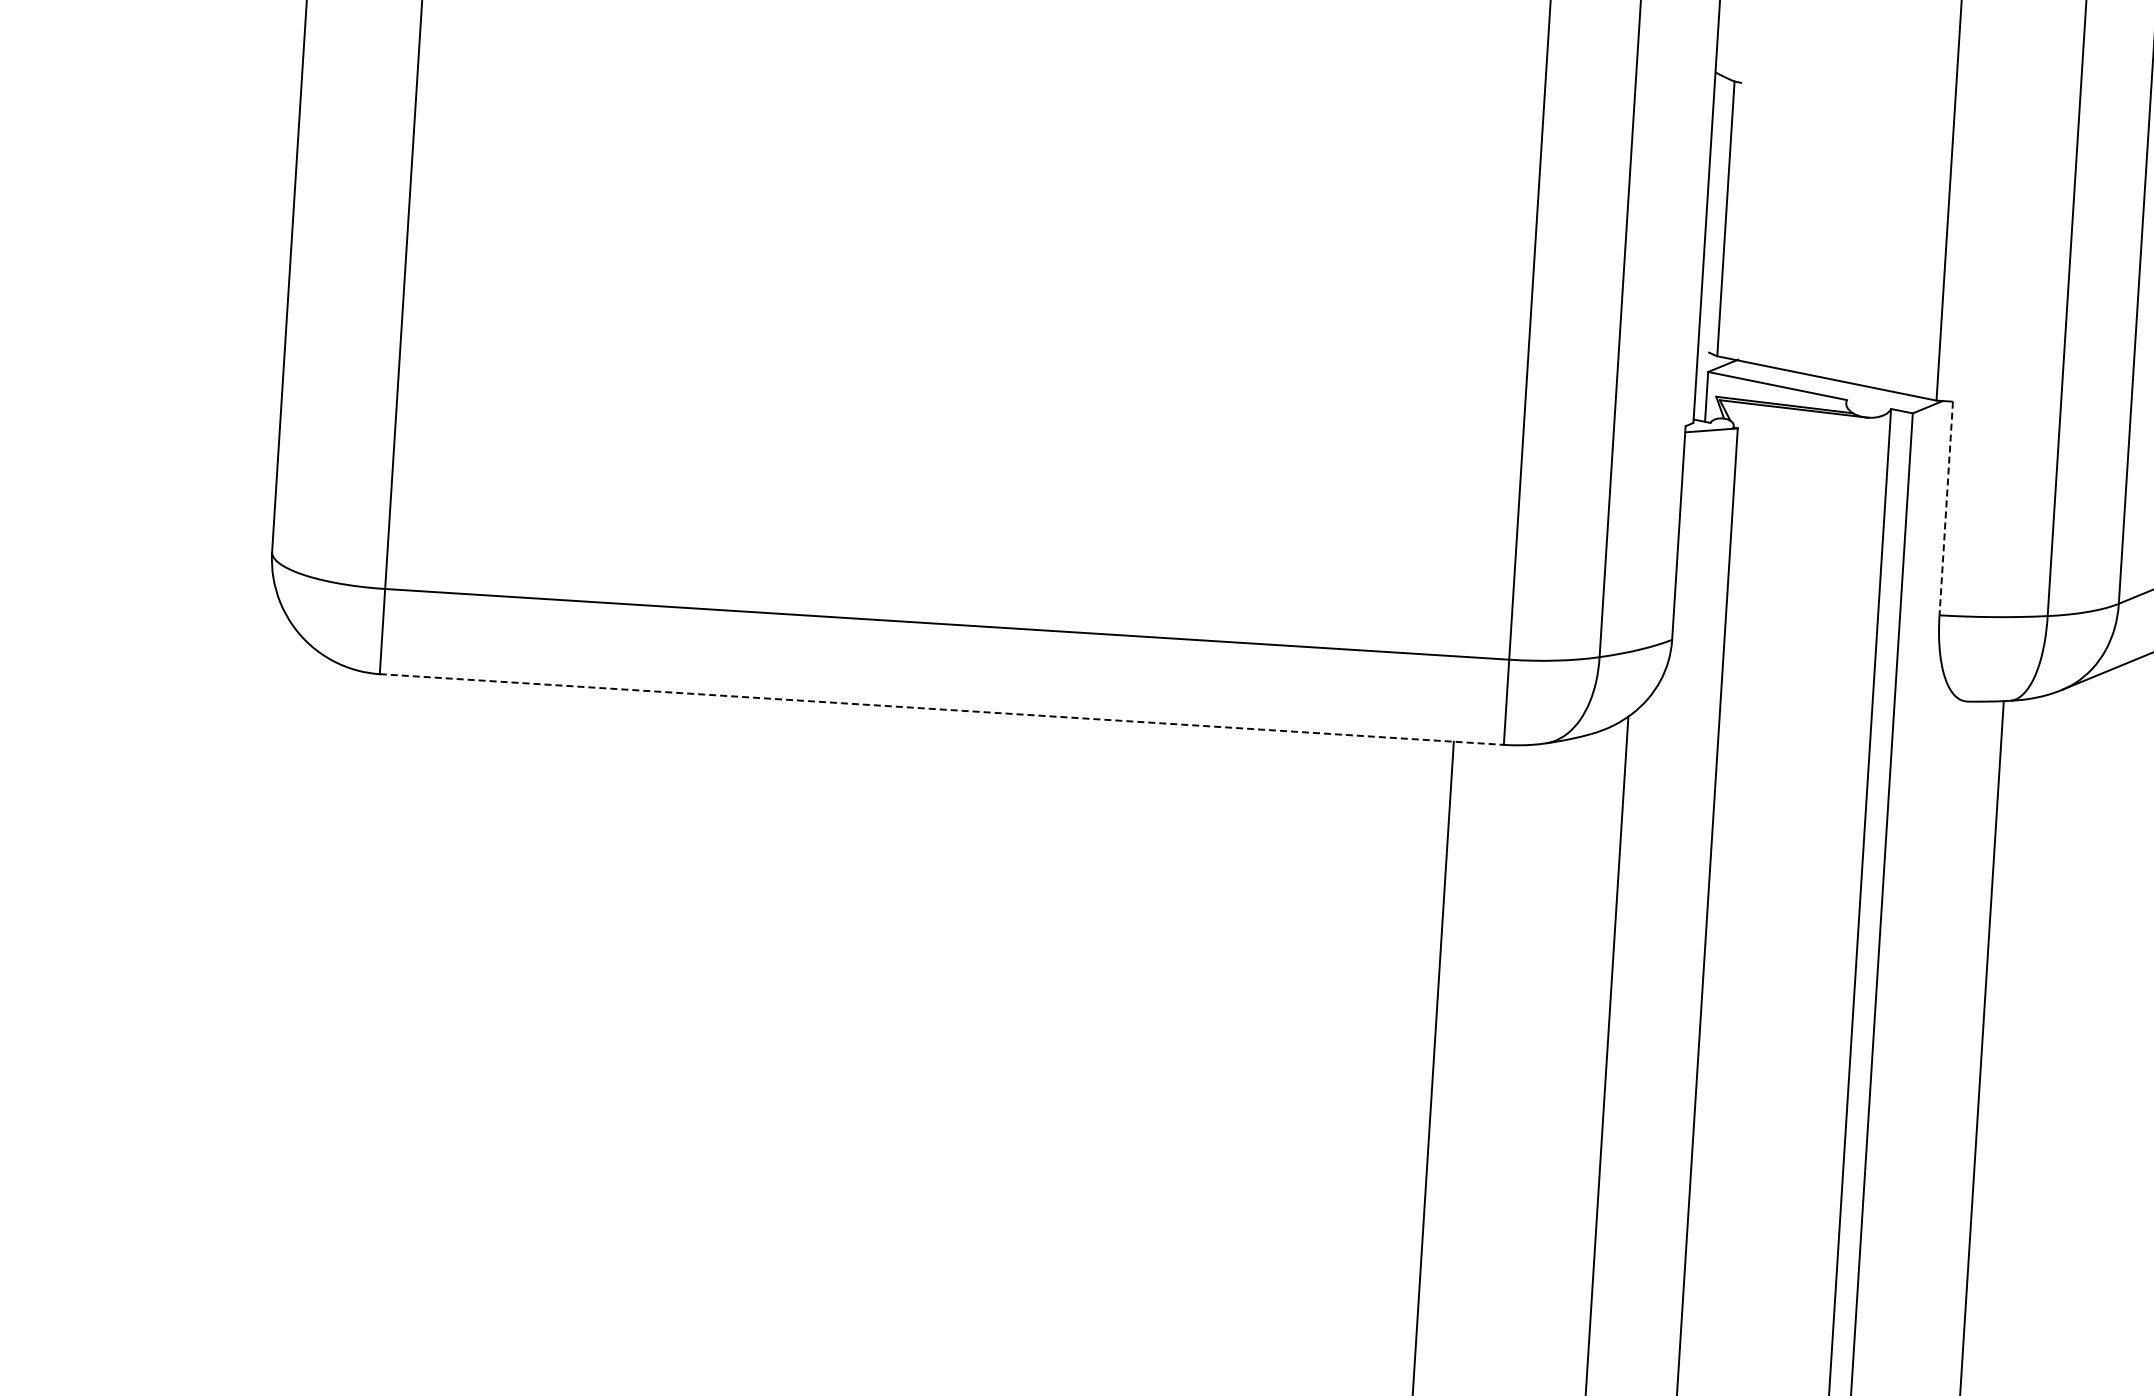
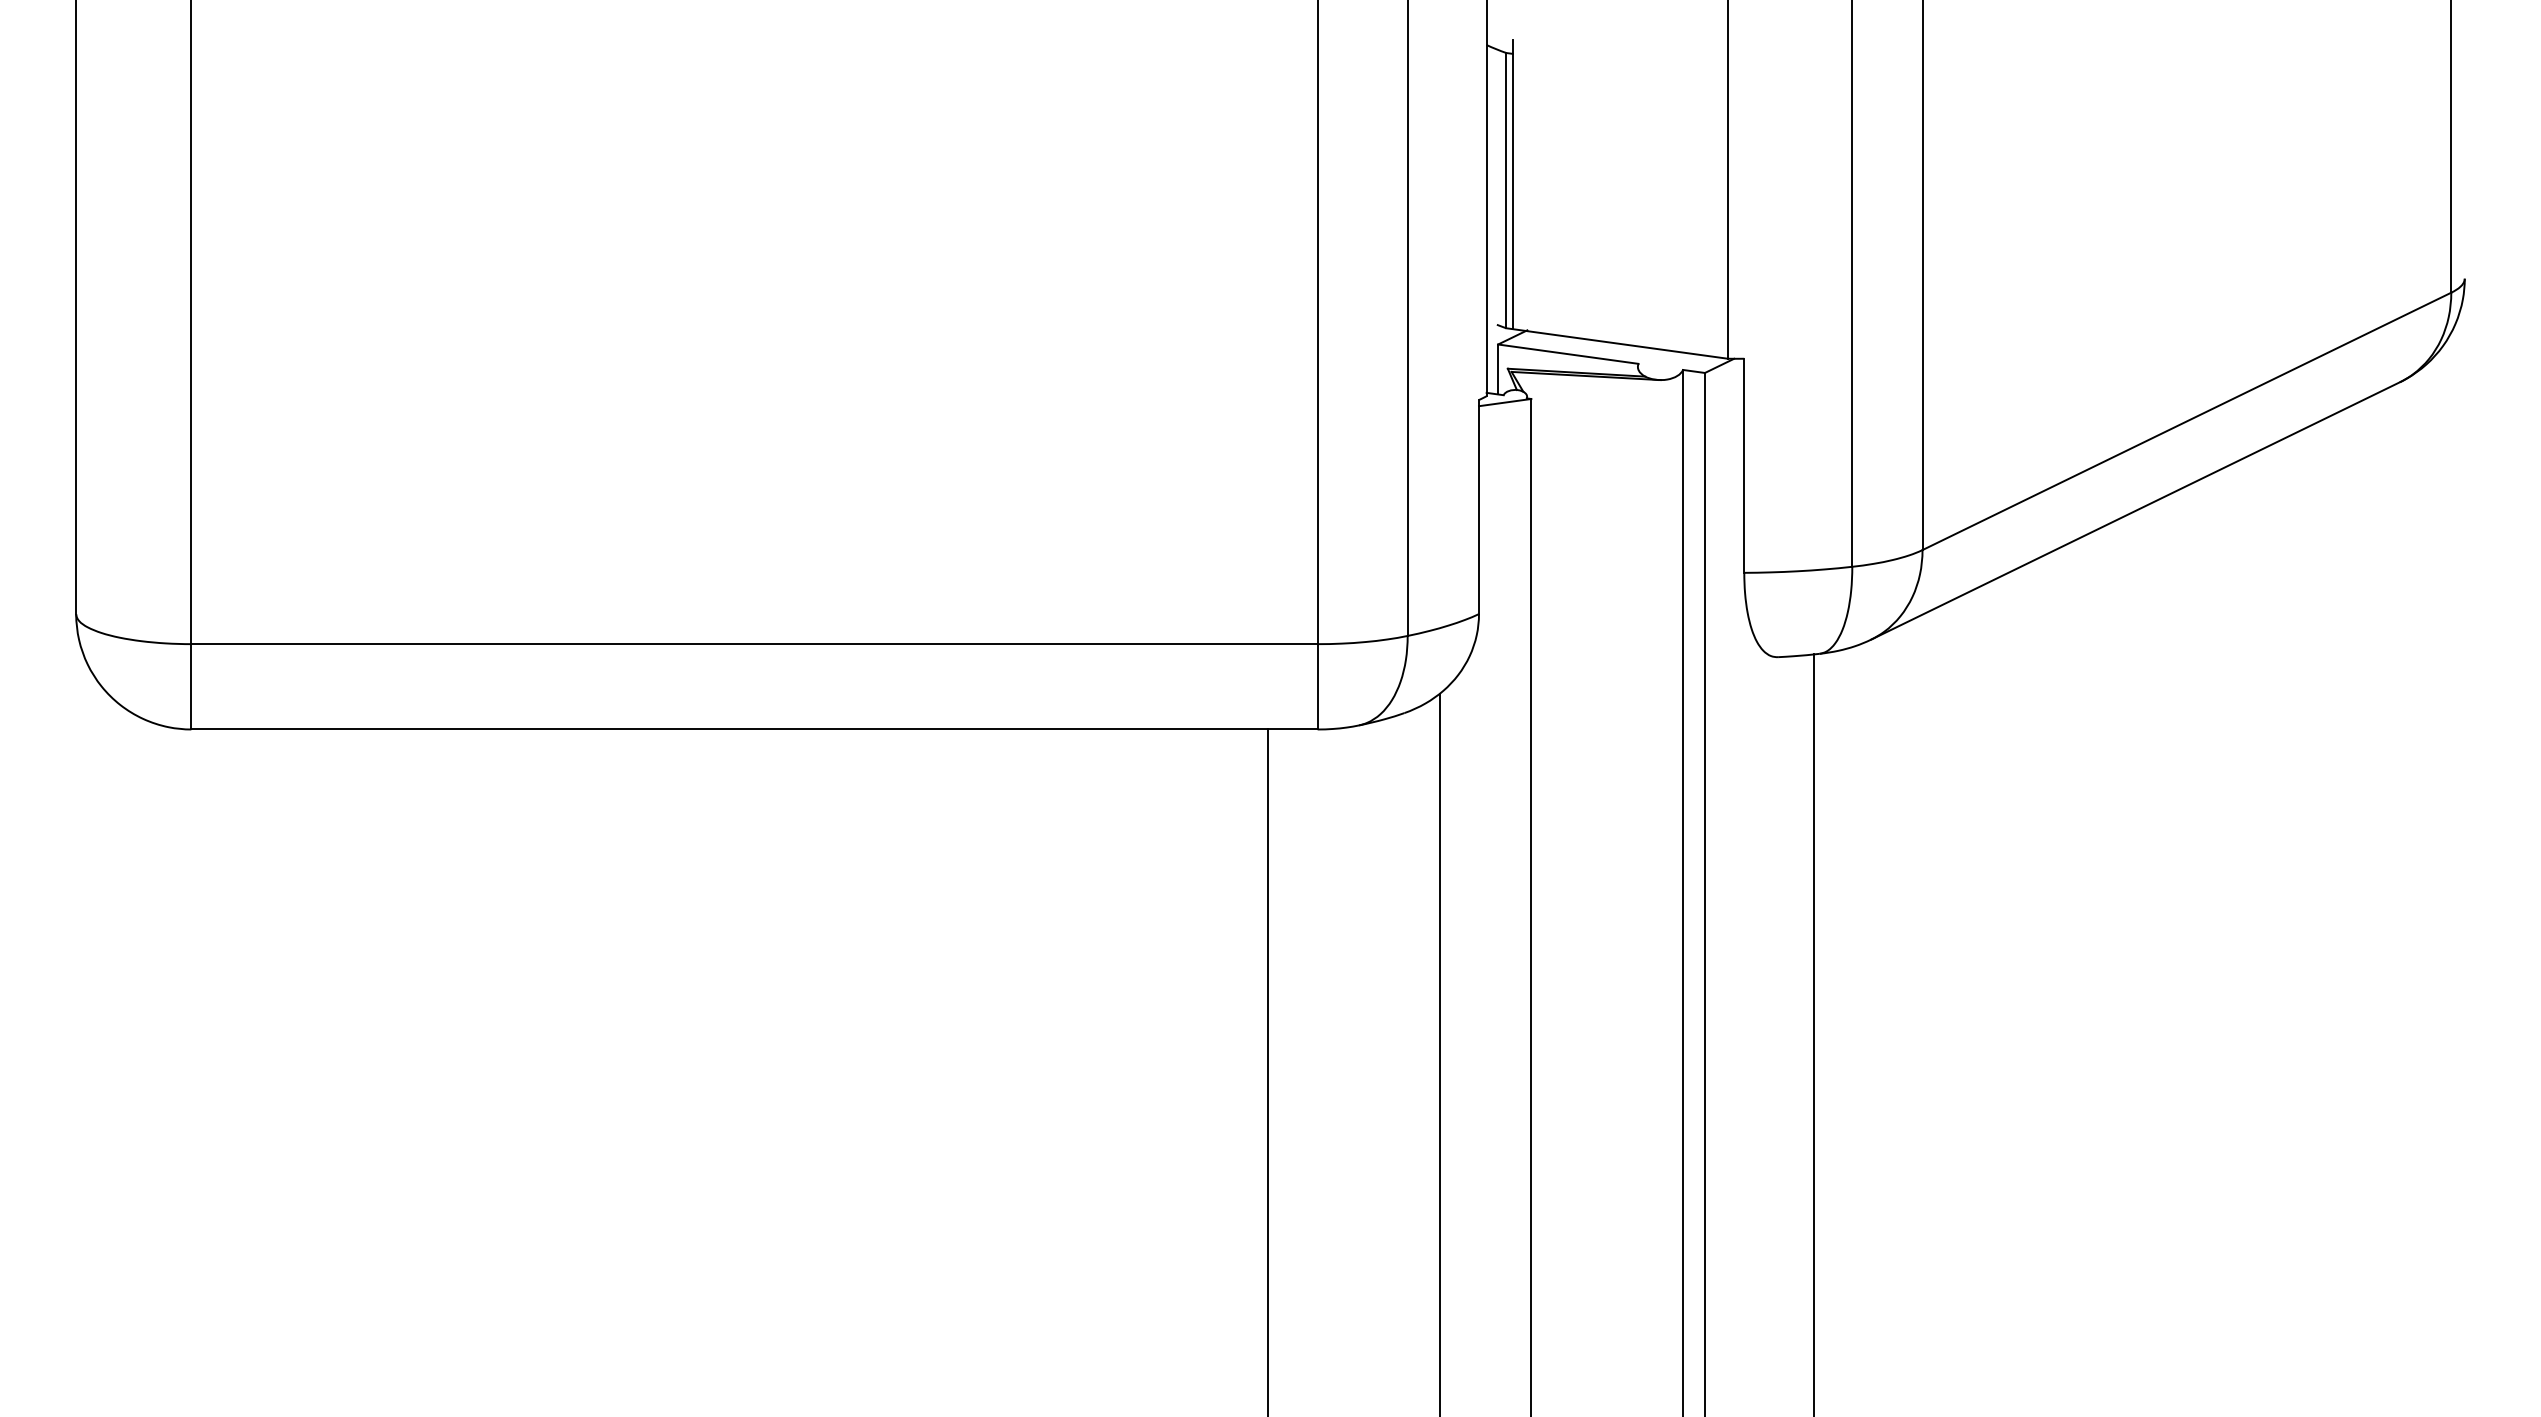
line: (1732, 213) -> (1512, 184), added
line: (1946, 509) -> (1744, 466), dashed -> solid
line: (941, 709) -> (754, 729), dashed -> solid

